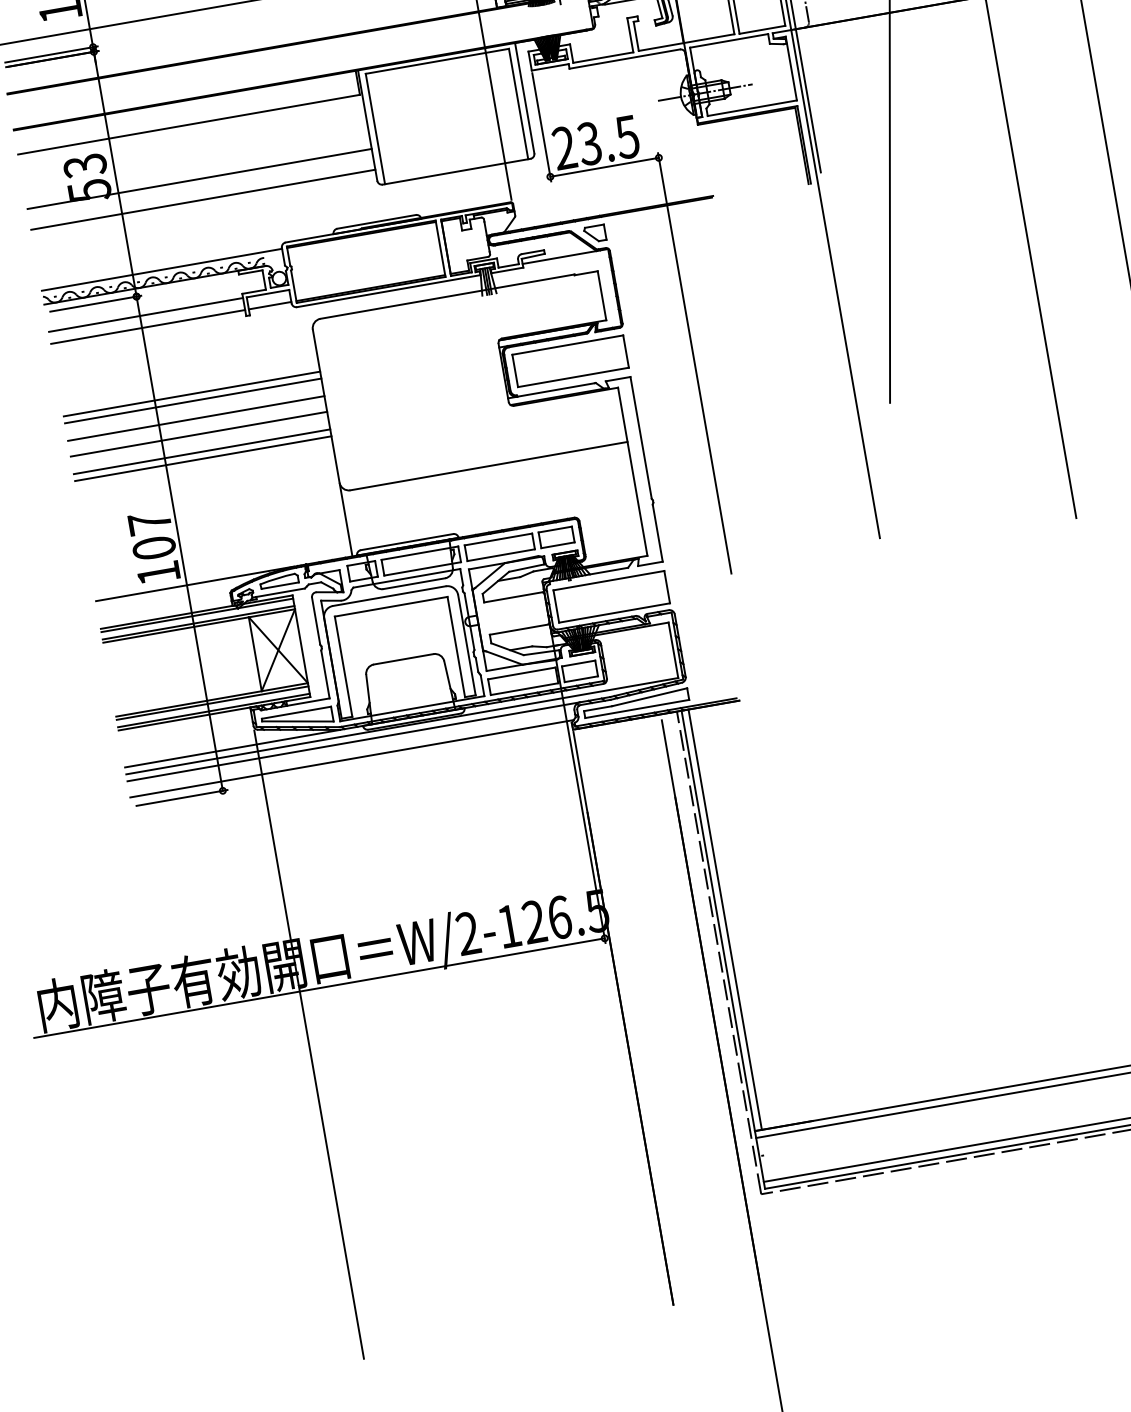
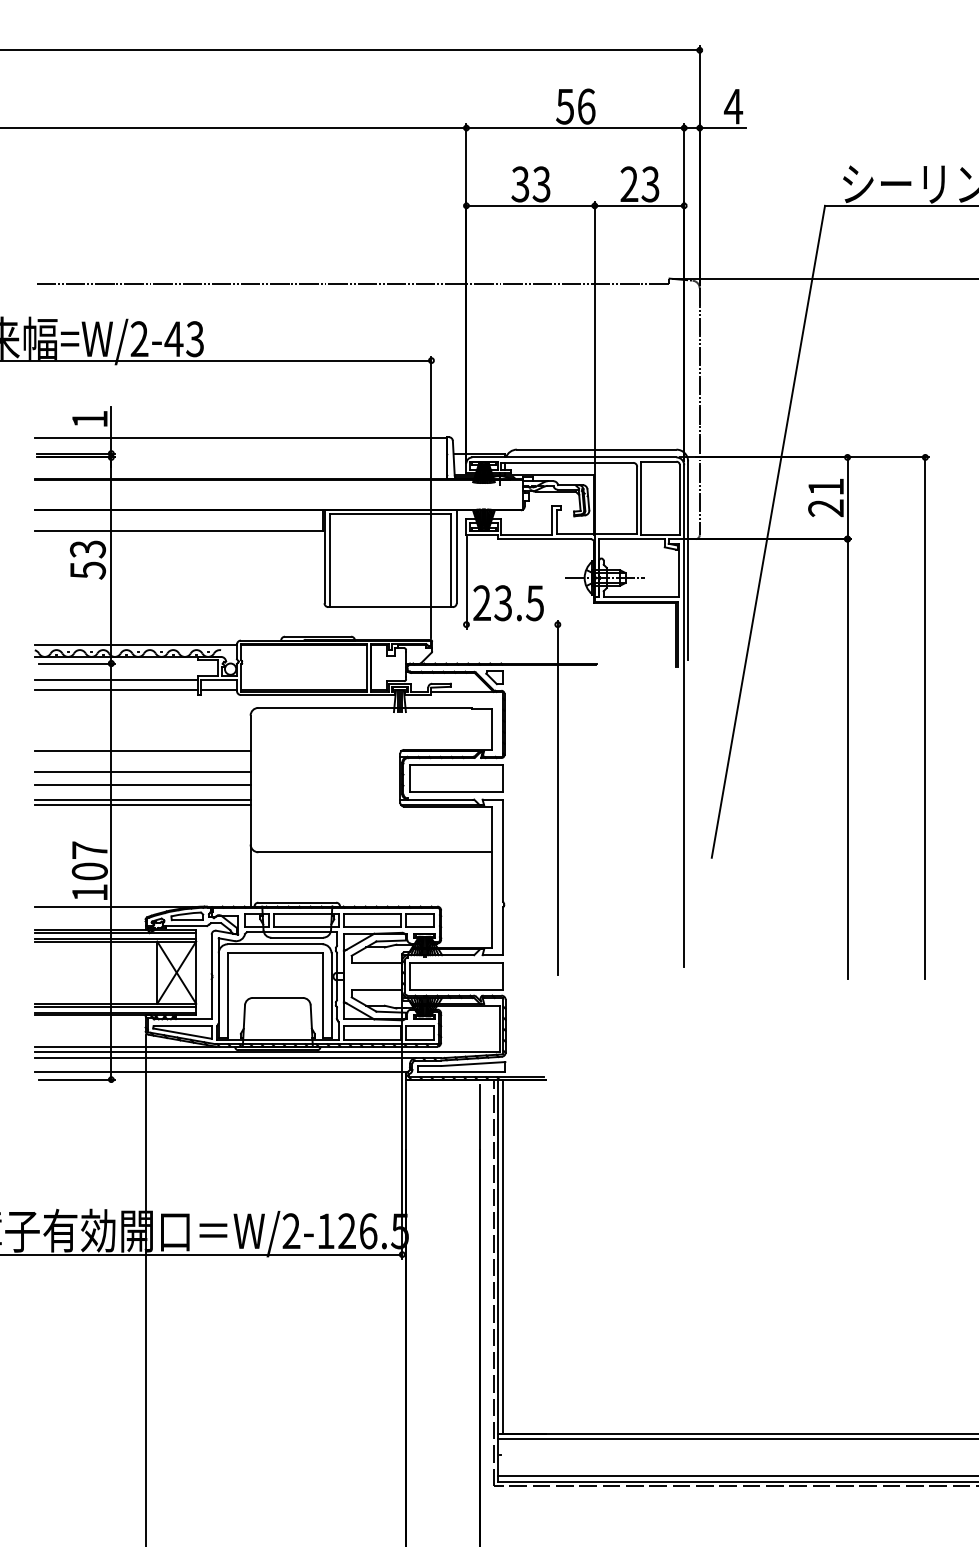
line: (603, 167) -> (511, 624), removed
line: (199, 179) -> (179, 576), removed
line: (203, 199) -> (179, 593), removed
line: (192, 400) -> (142, 756), removed

